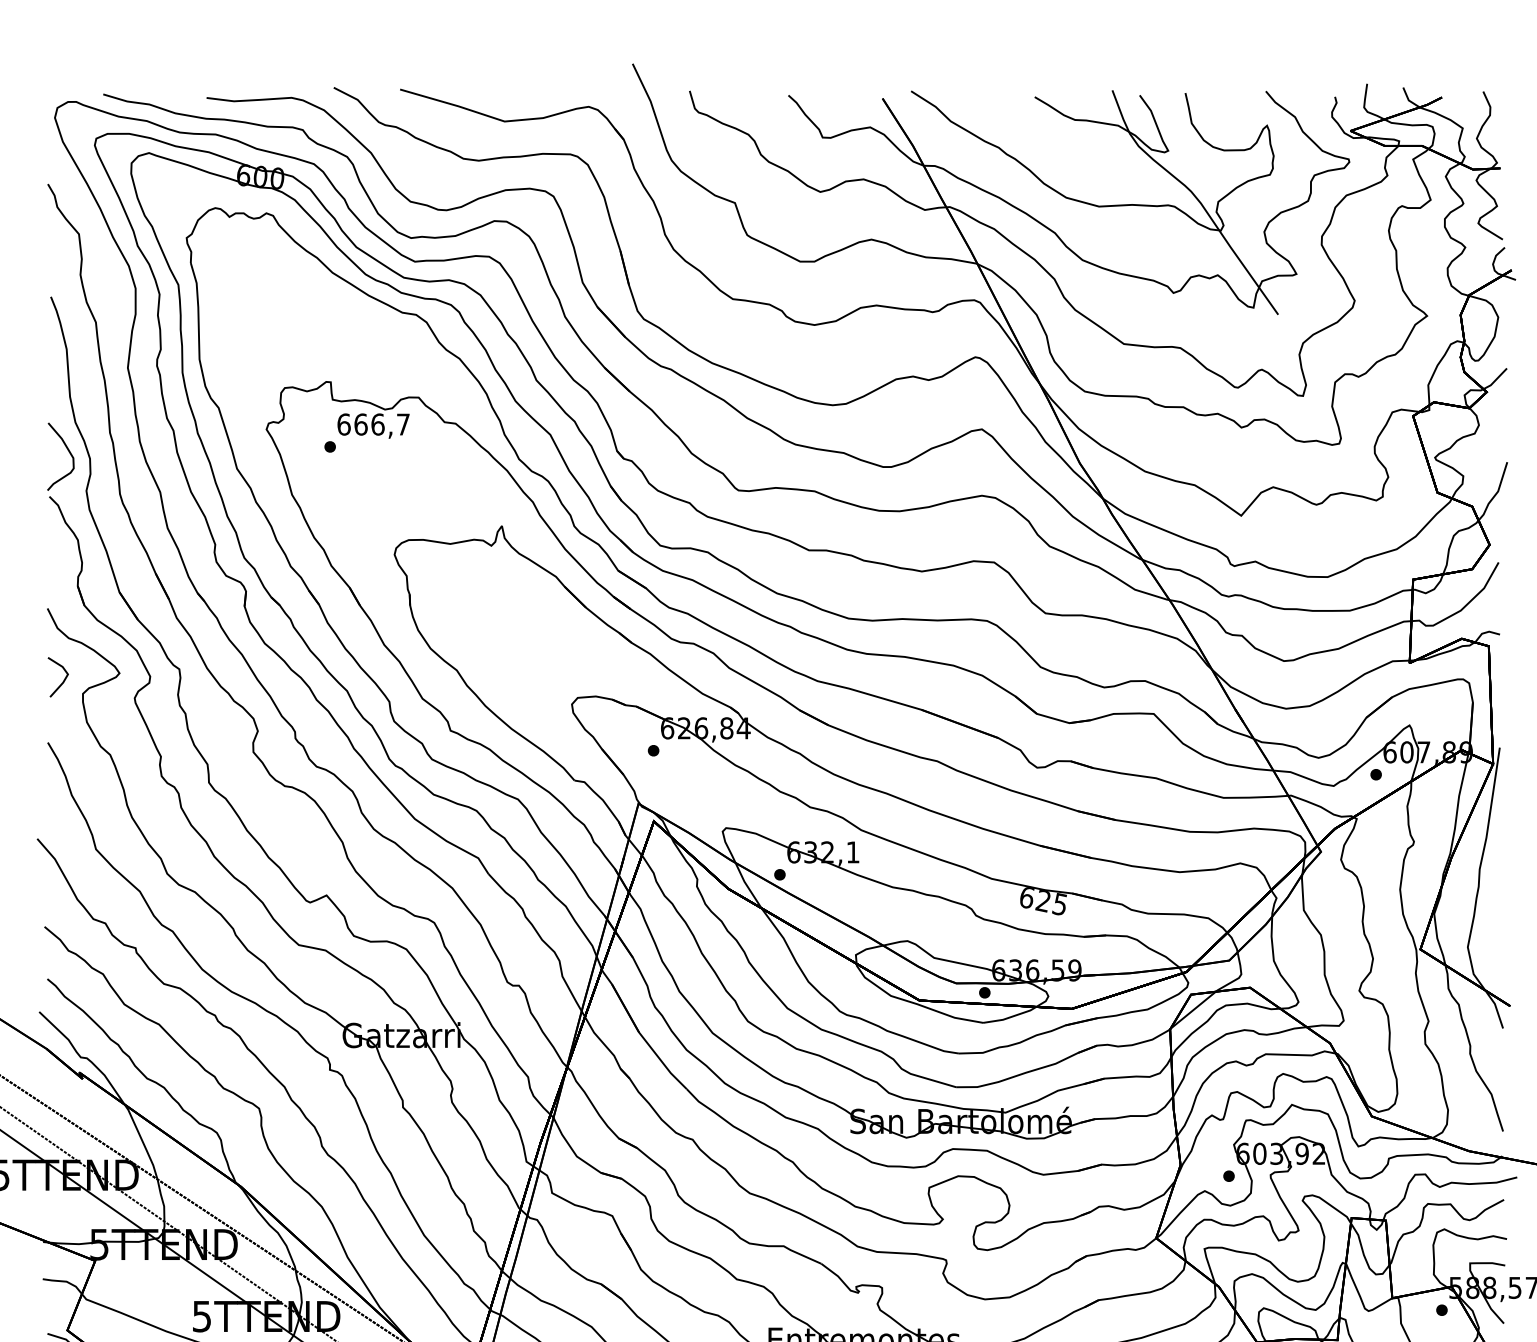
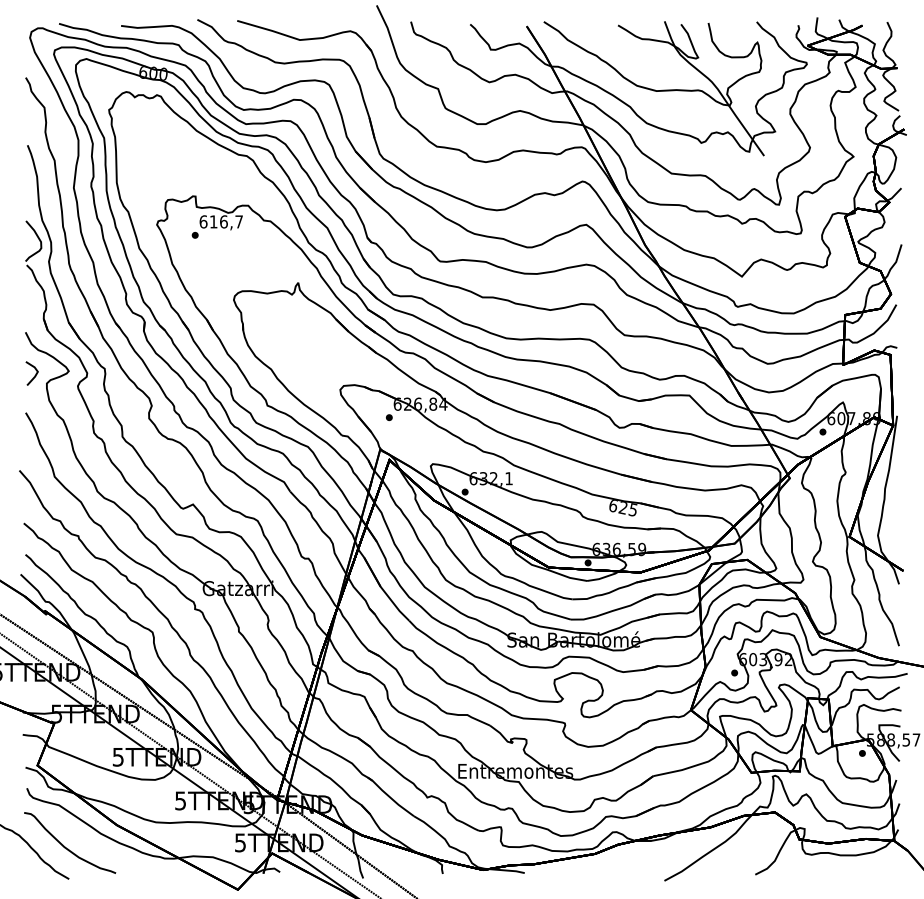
text: (360, 423) -> (213, 221), 666,7 -> 616,7

